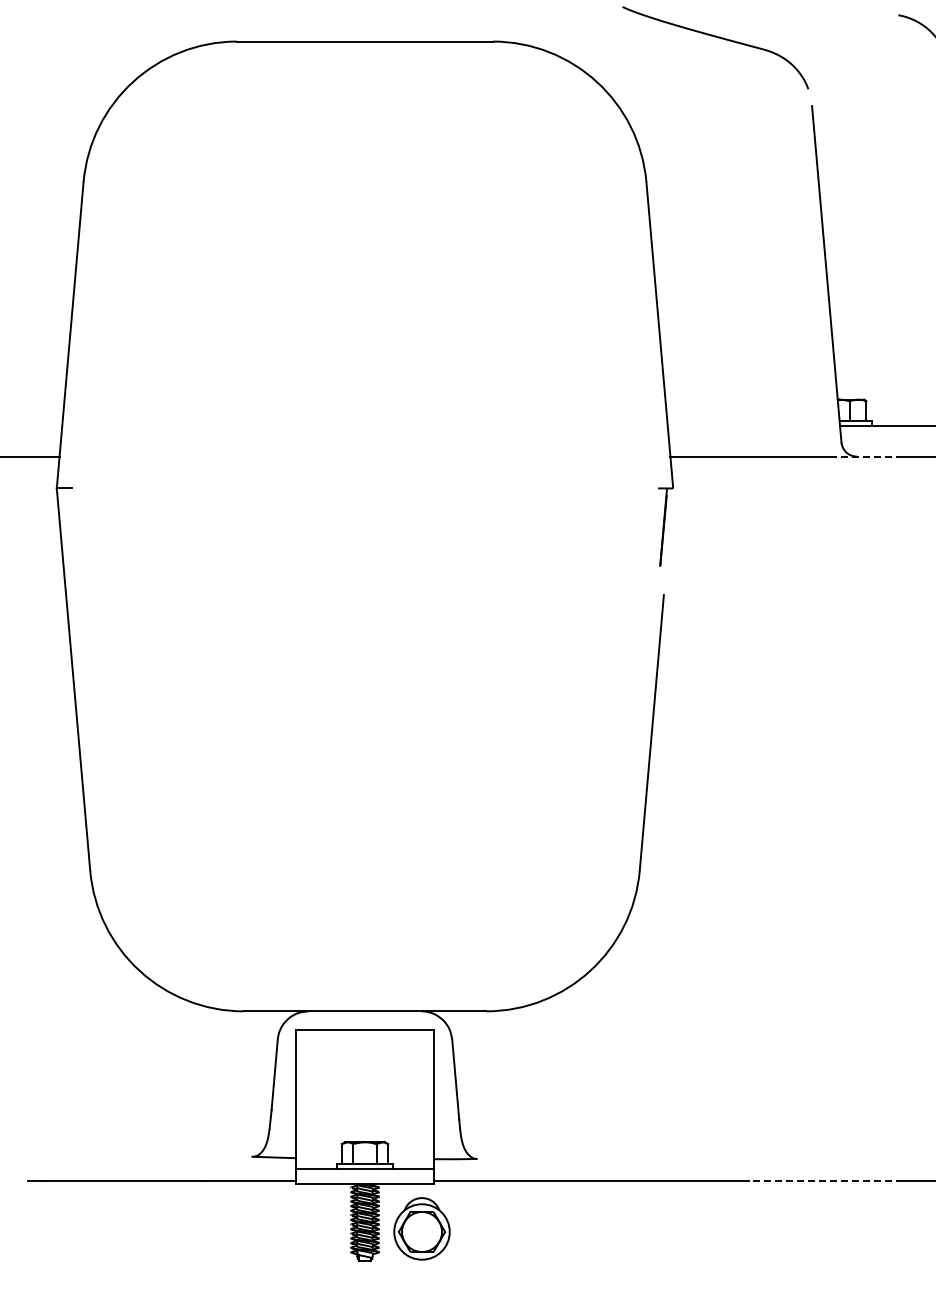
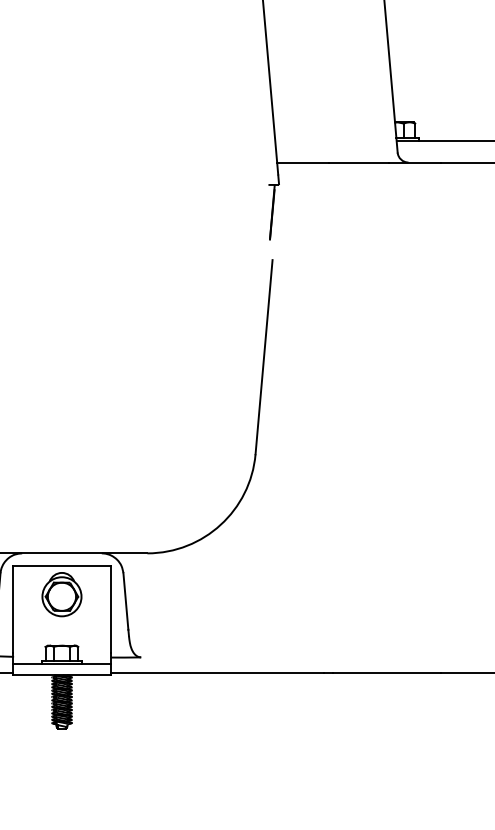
line: (866, 456) -> (415, 162), dashed -> solid
line: (825, 1180) -> (386, 672), dashed -> solid
part: (421, 1228) -> (61, 594), moved

